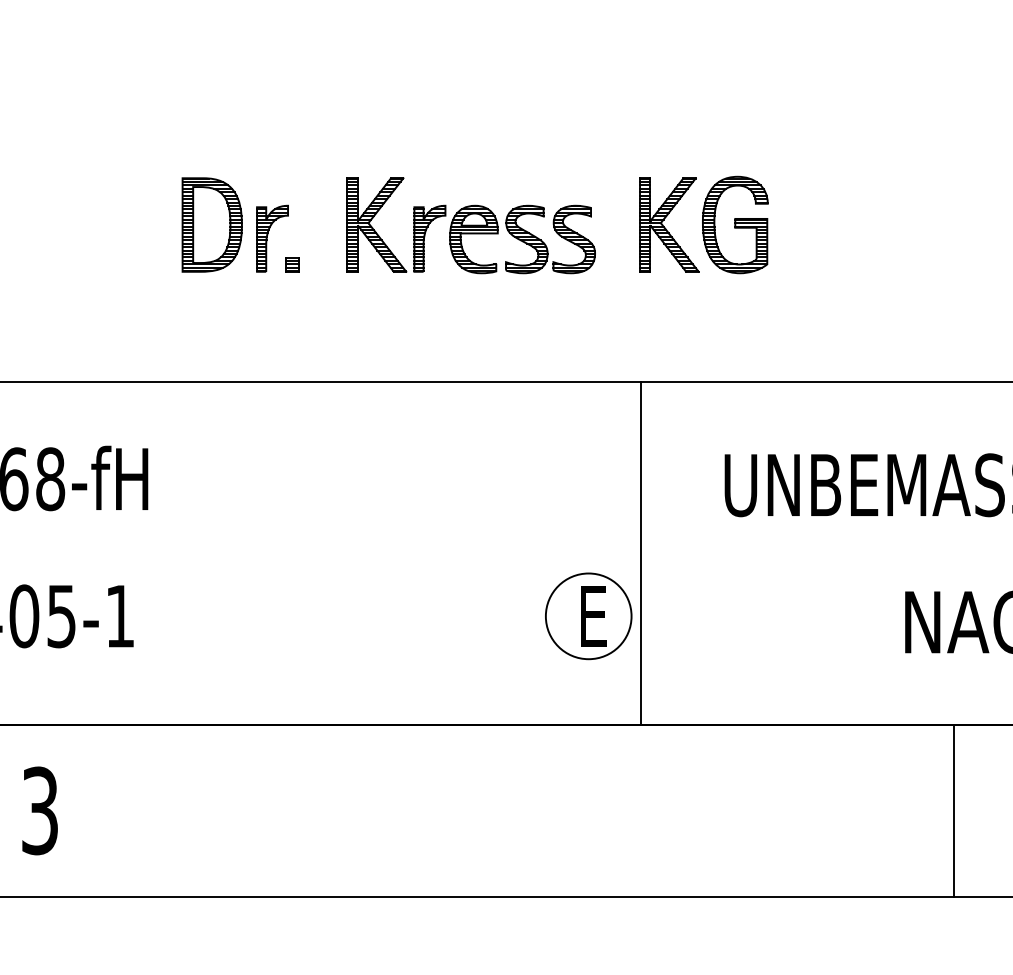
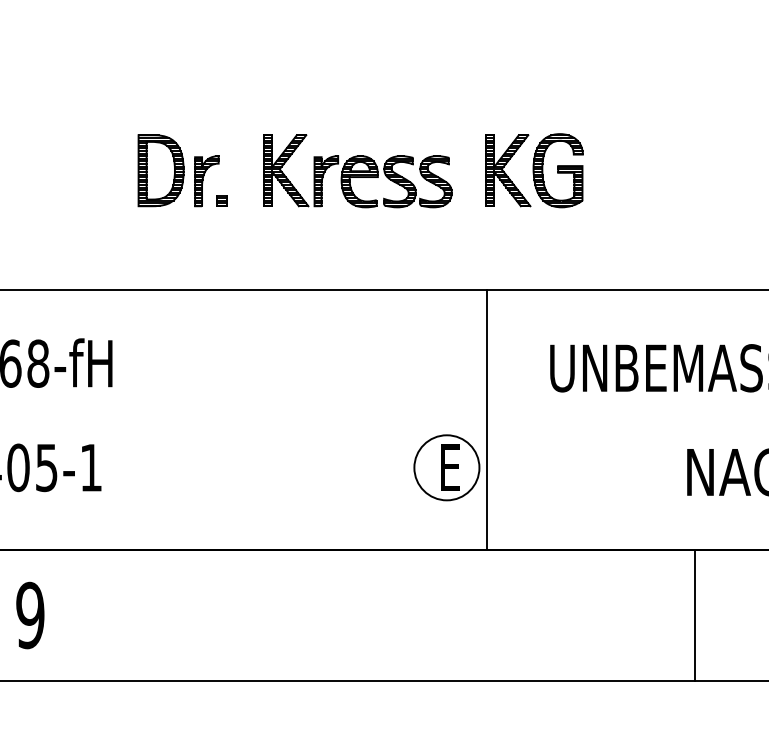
text: (39, 810) -> (29, 615), 3 -> 9
line: (953, 810) -> (695, 615), moved

